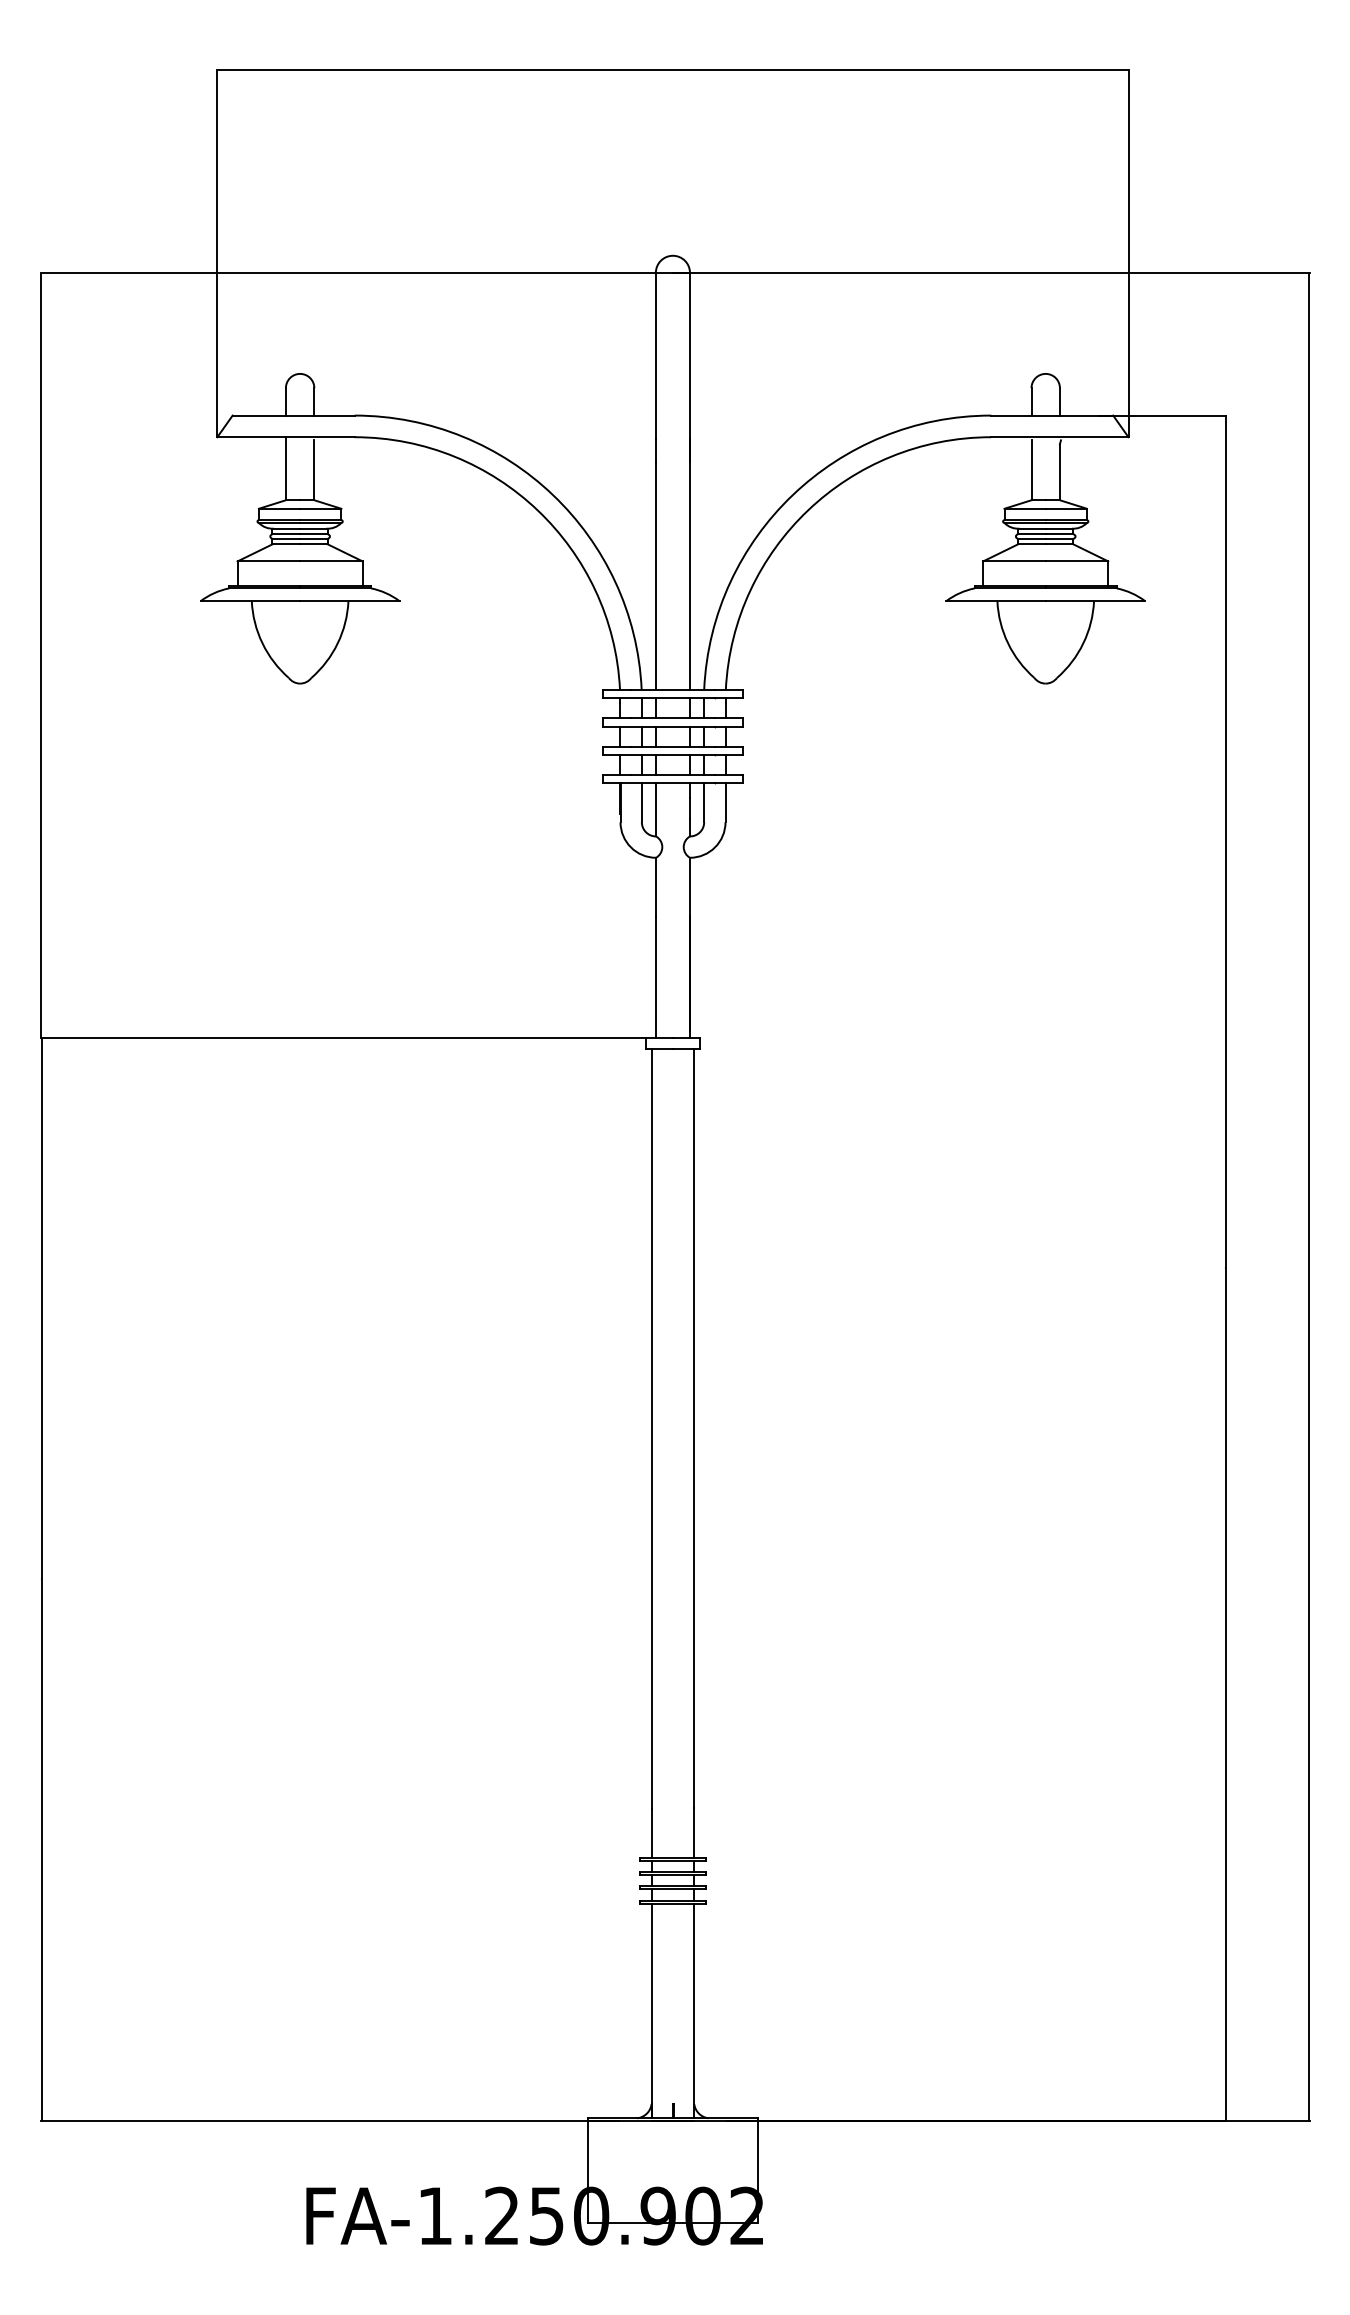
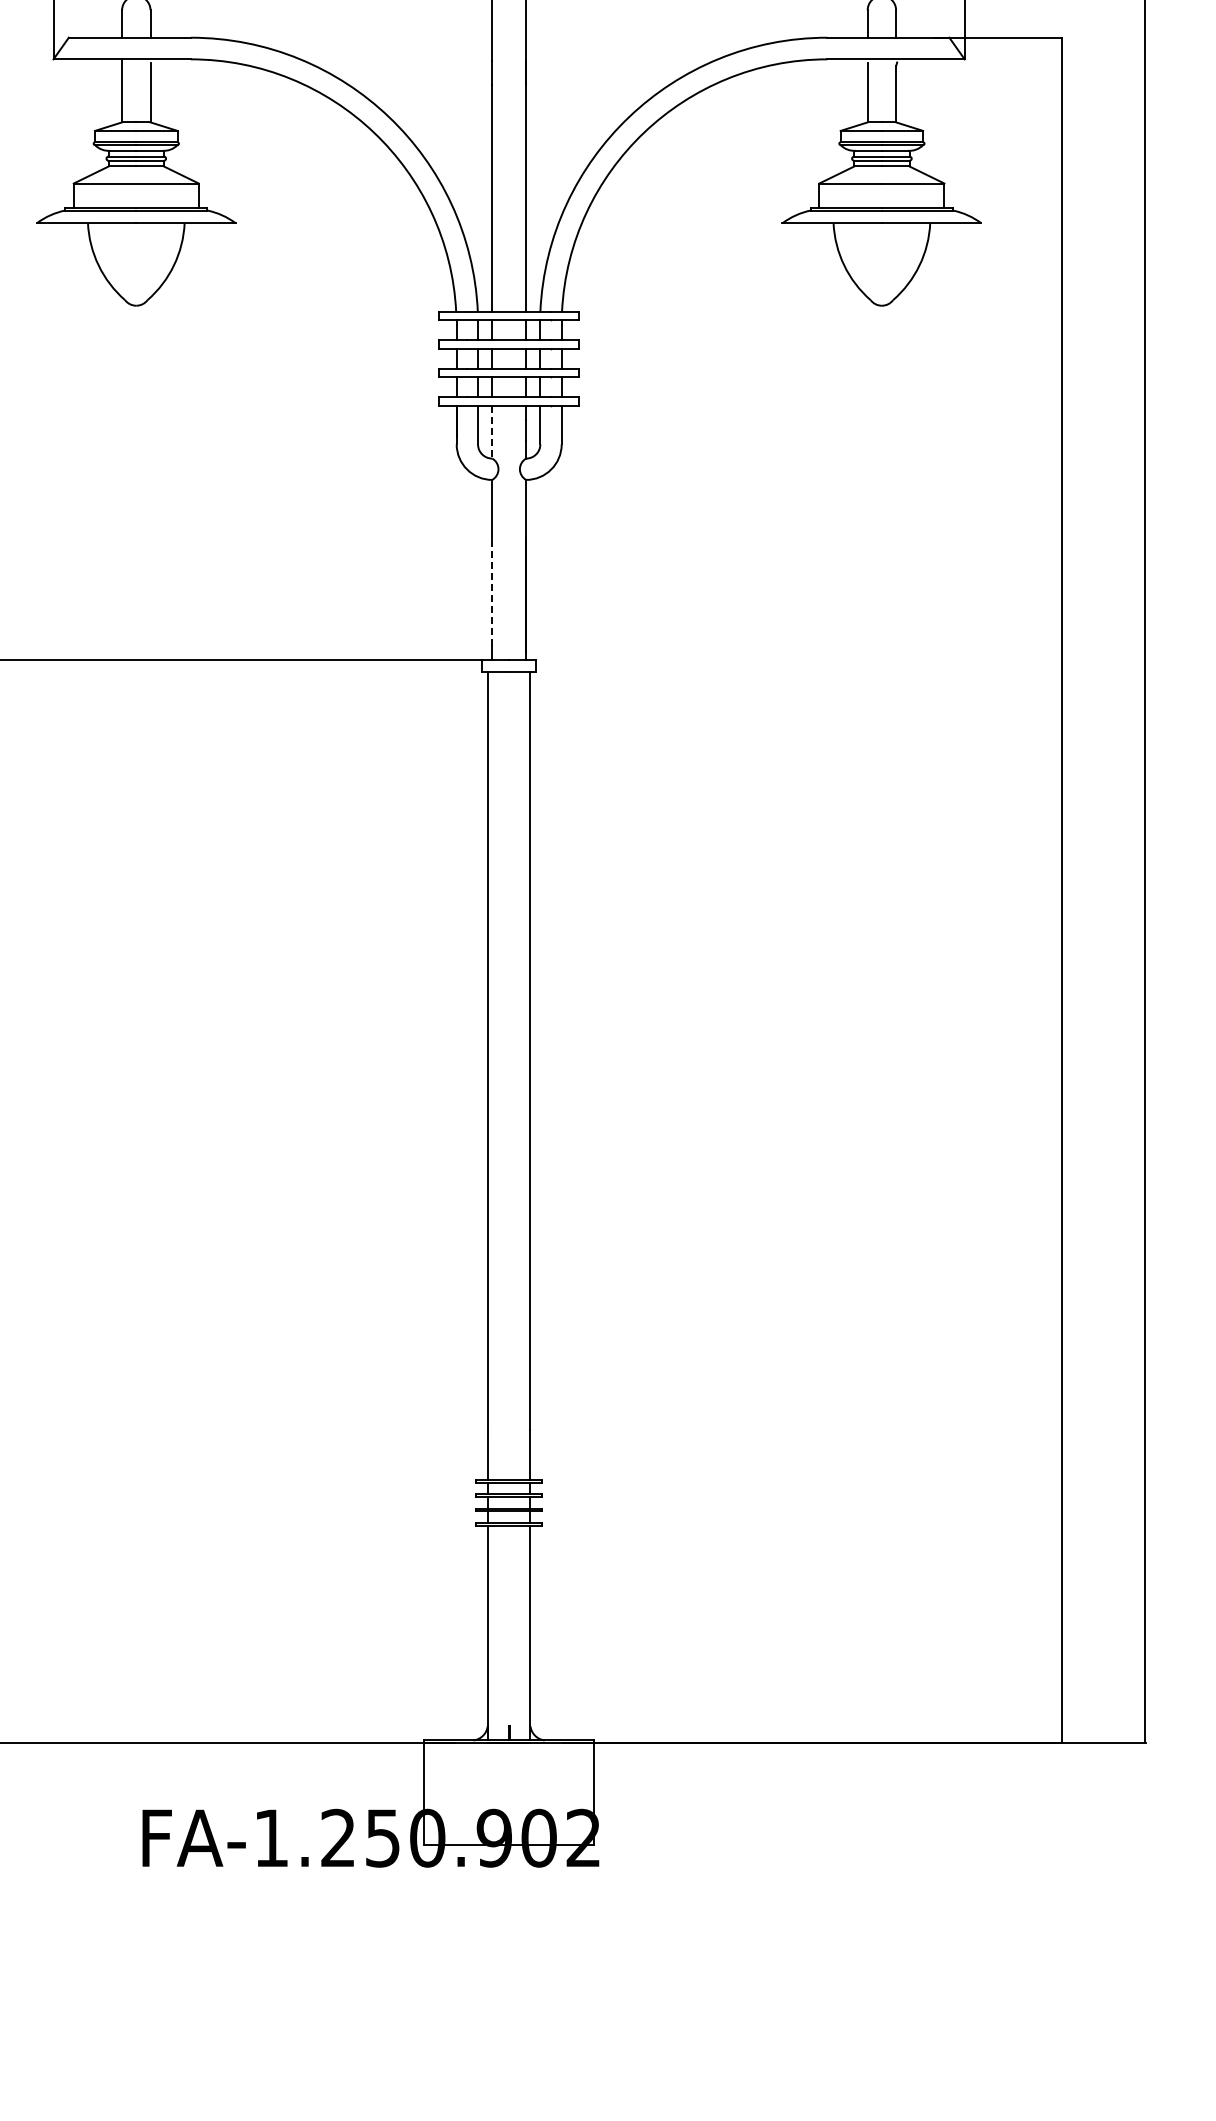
line: (655, 810) -> (491, 432), solid -> dashed
line: (655, 969) -> (491, 591), solid -> dashed

